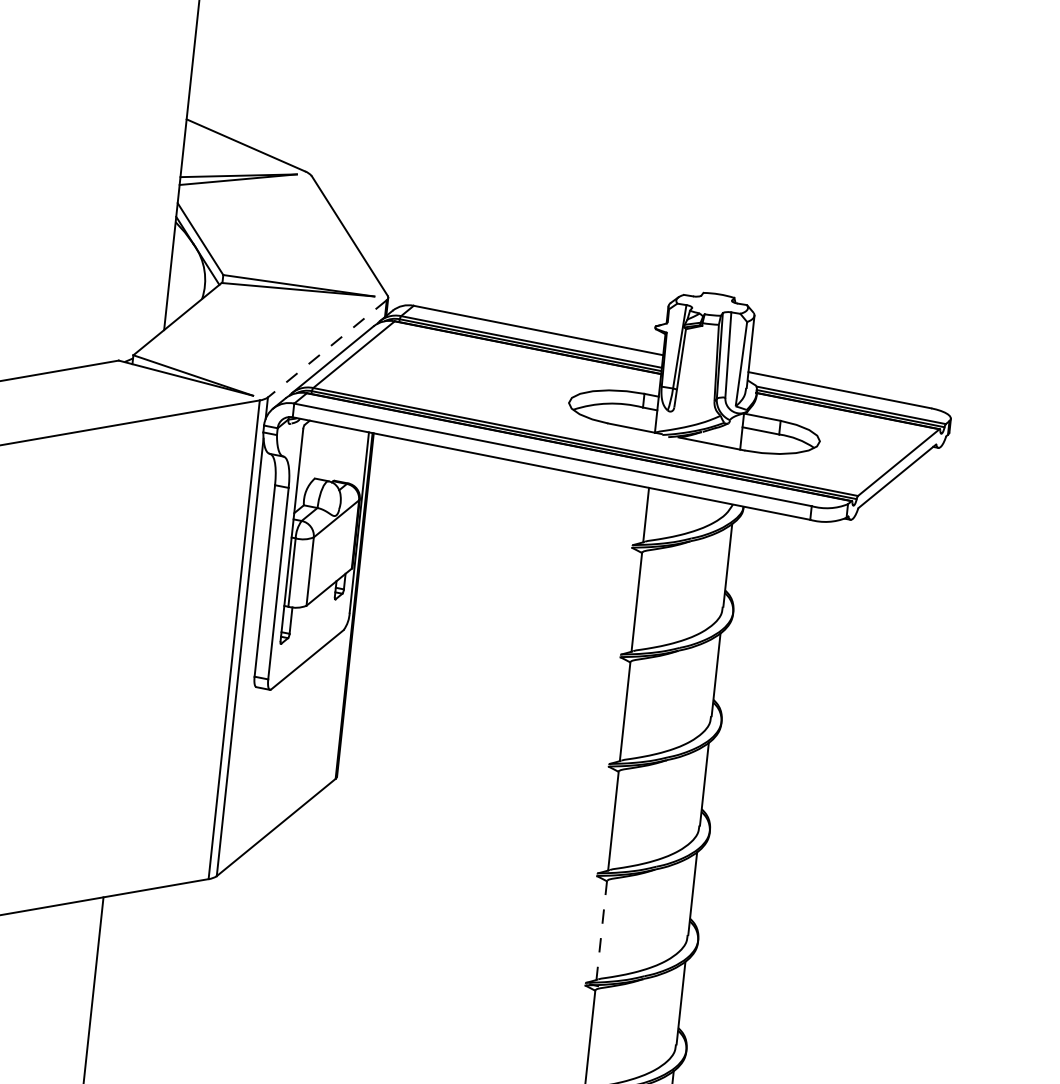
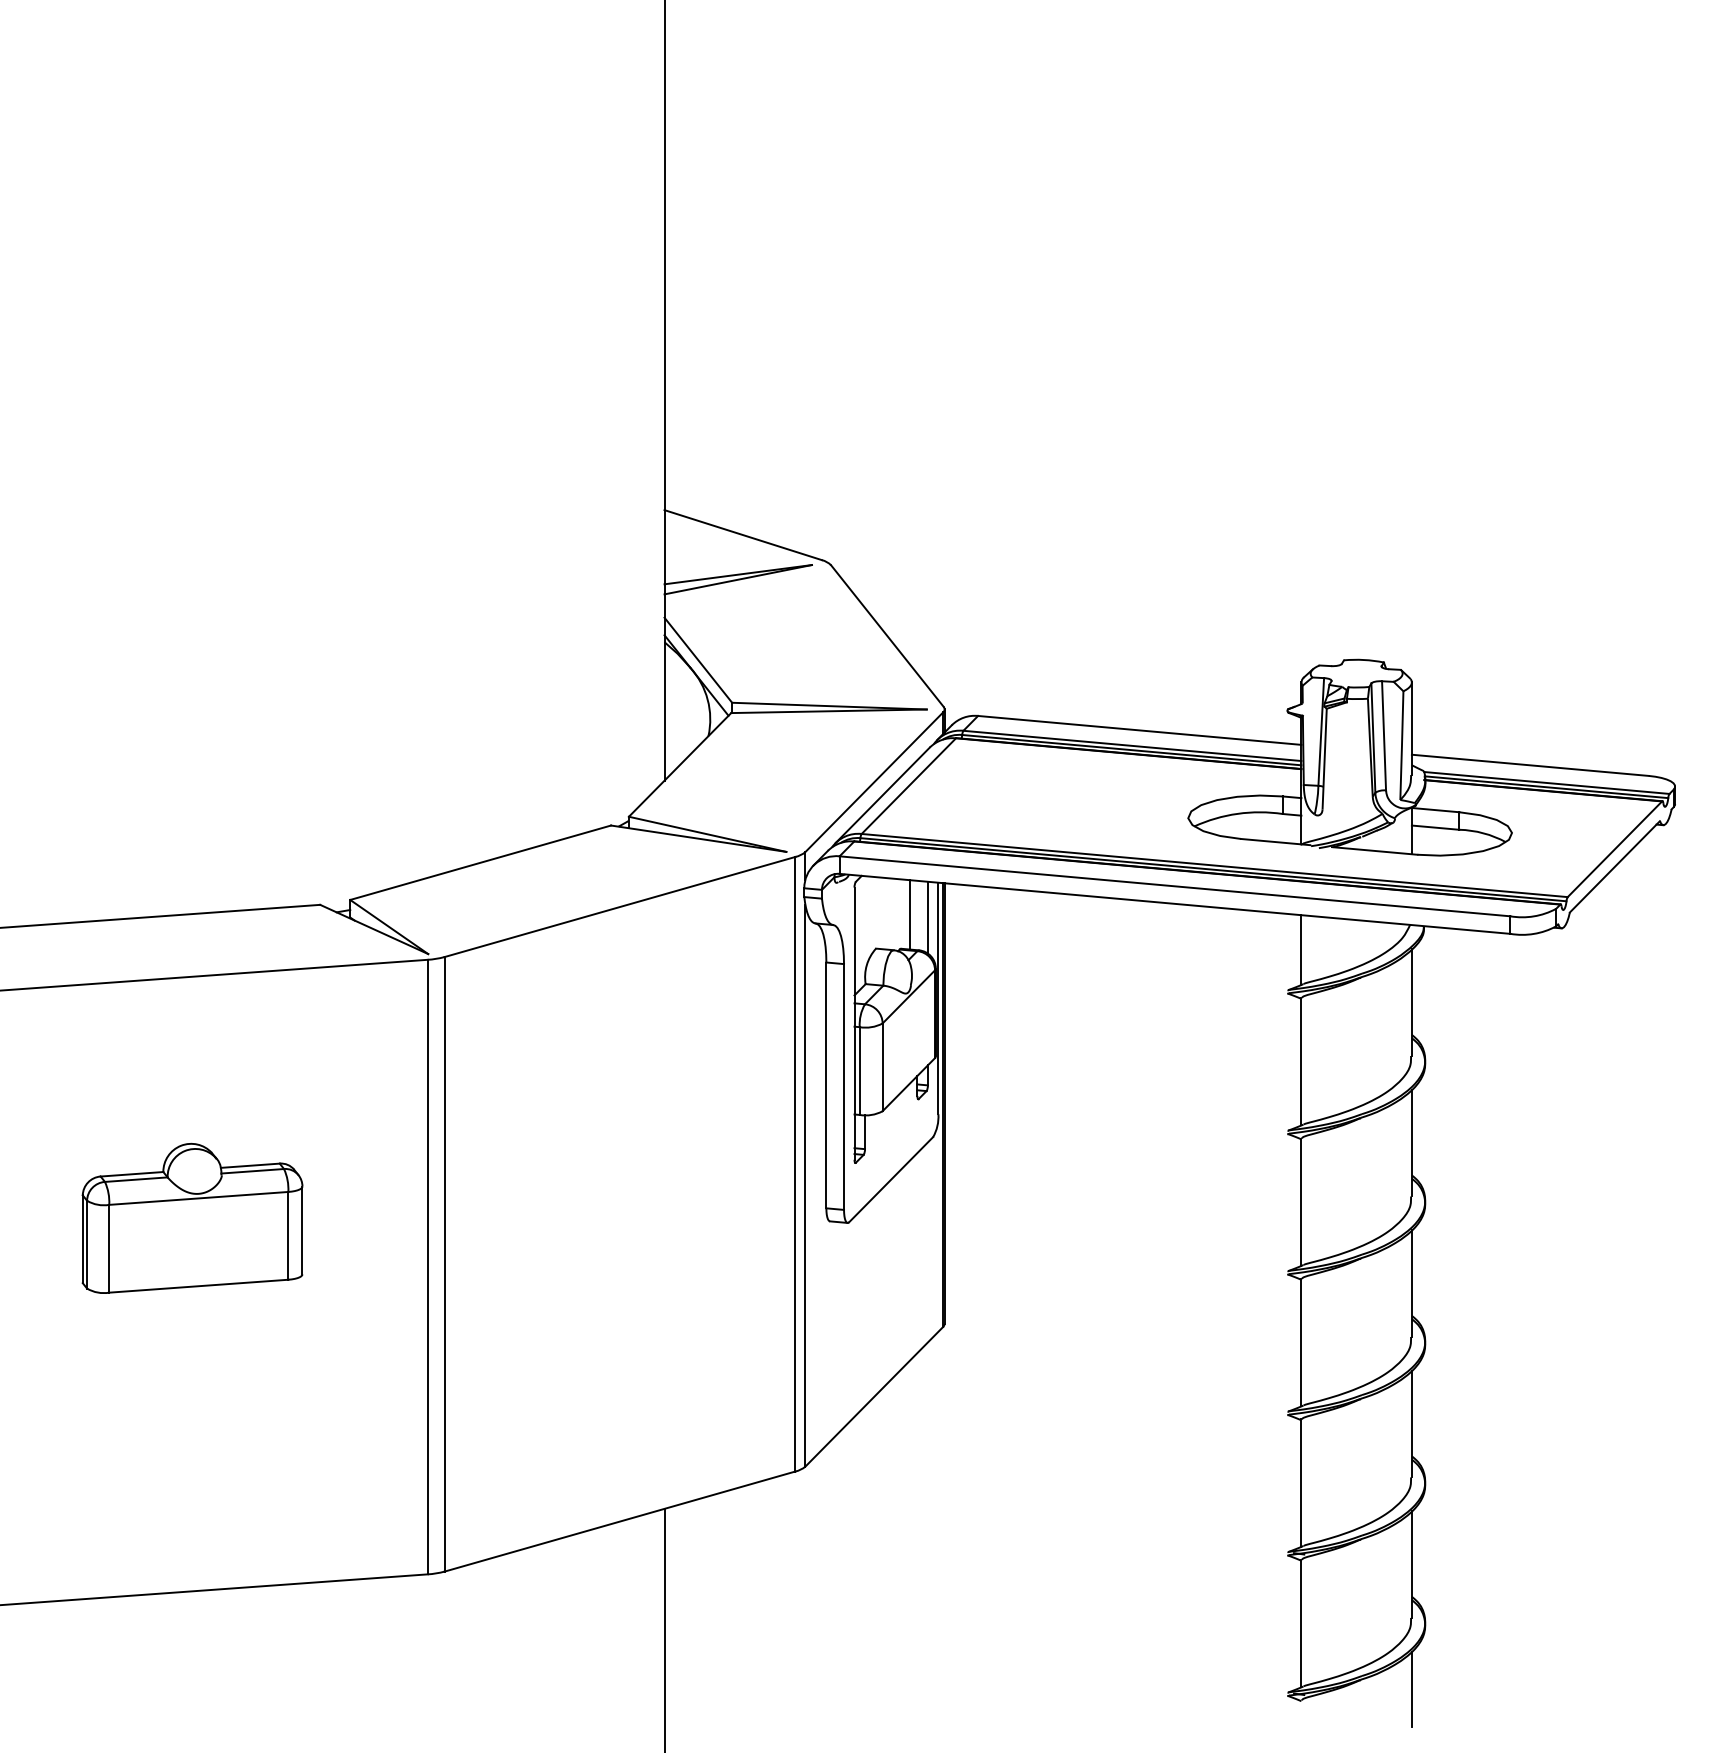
line: (326, 348) -> (873, 782), dashed -> solid
line: (344, 454) -> (910, 914), added
line: (357, 458) -> (927, 917), added
line: (601, 930) -> (1301, 1483), dashed -> solid

